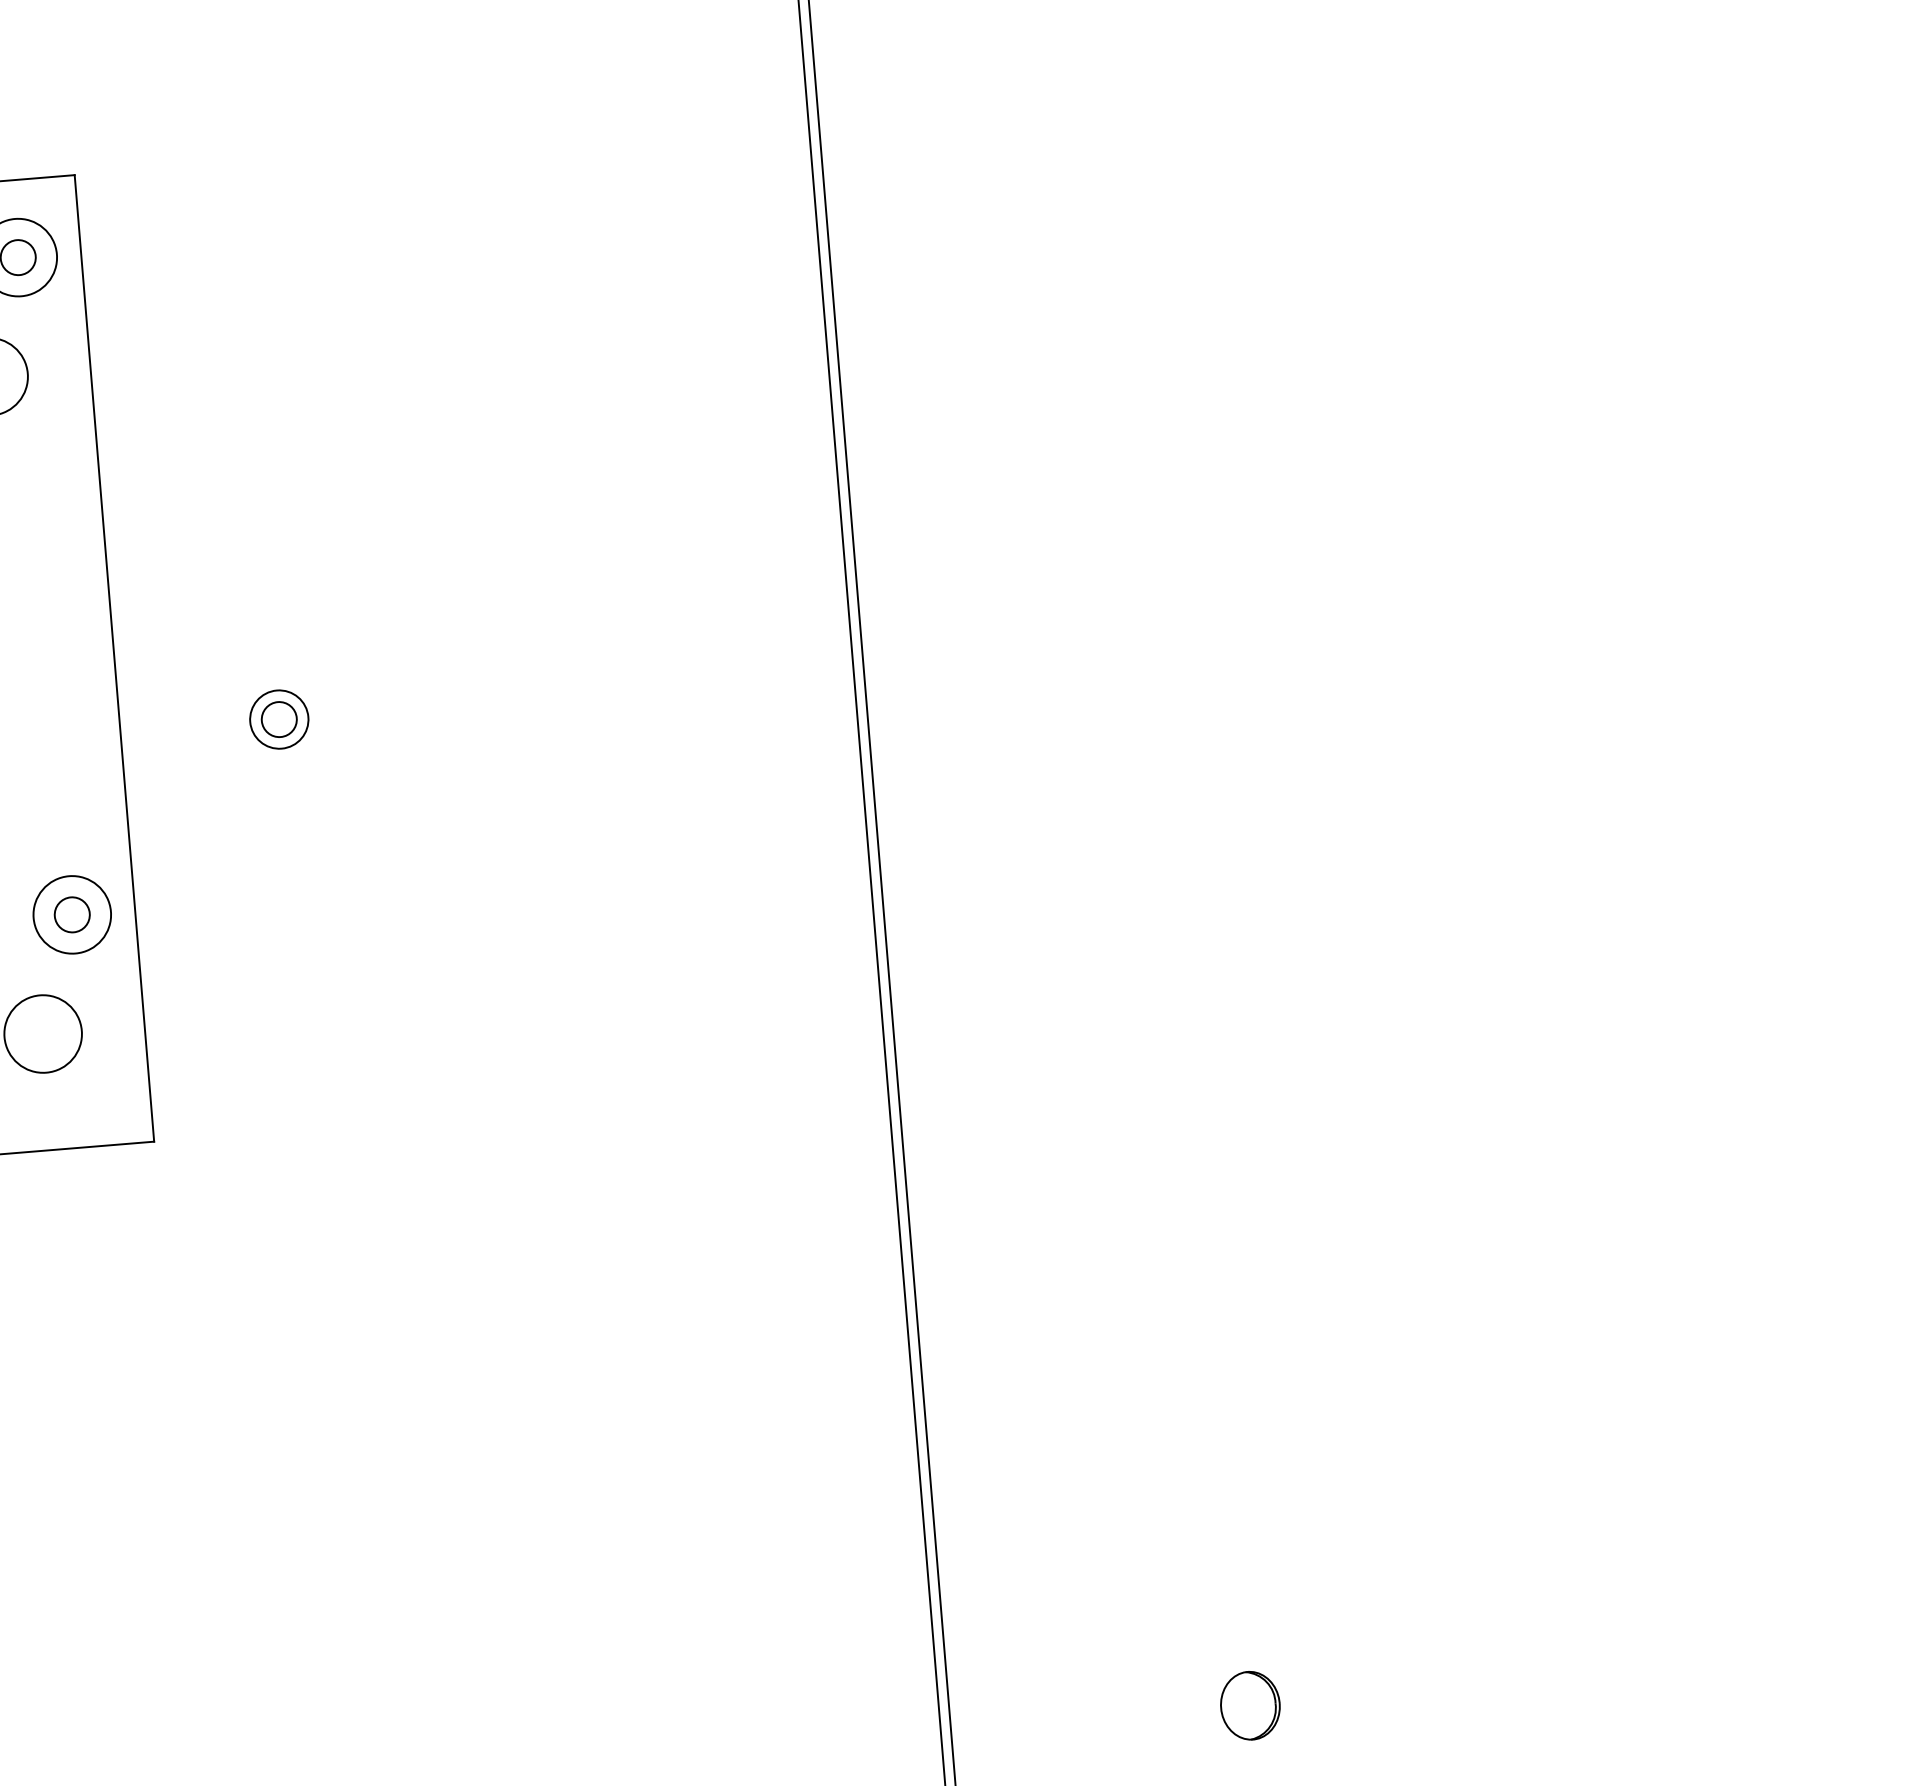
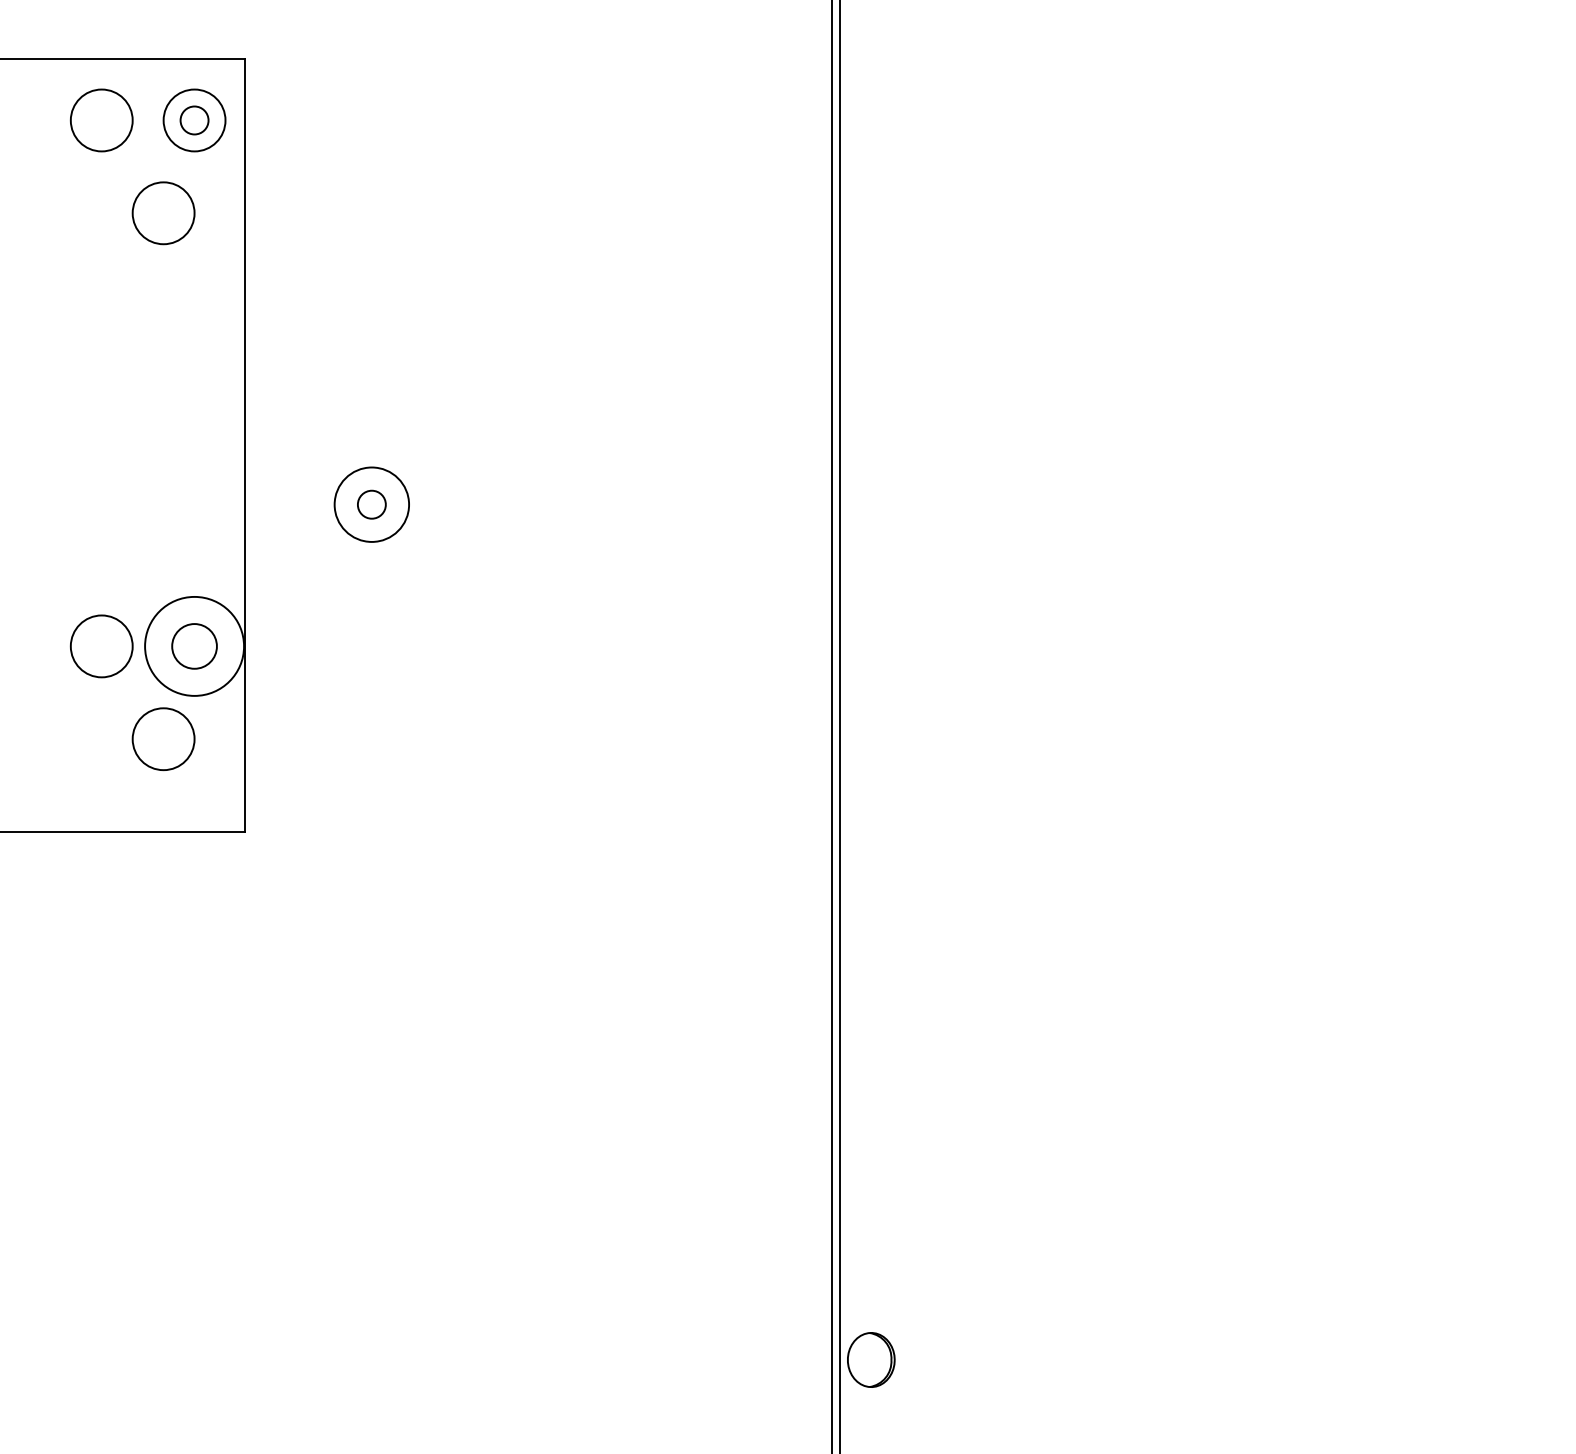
circle: (278, 719) -> (371, 504), size x1.6
circle: (72, 914) -> (194, 646), size x1.6
circle: (72, 914) -> (194, 646), size x1.6
part: (1250, 1705) -> (871, 1359), moved

